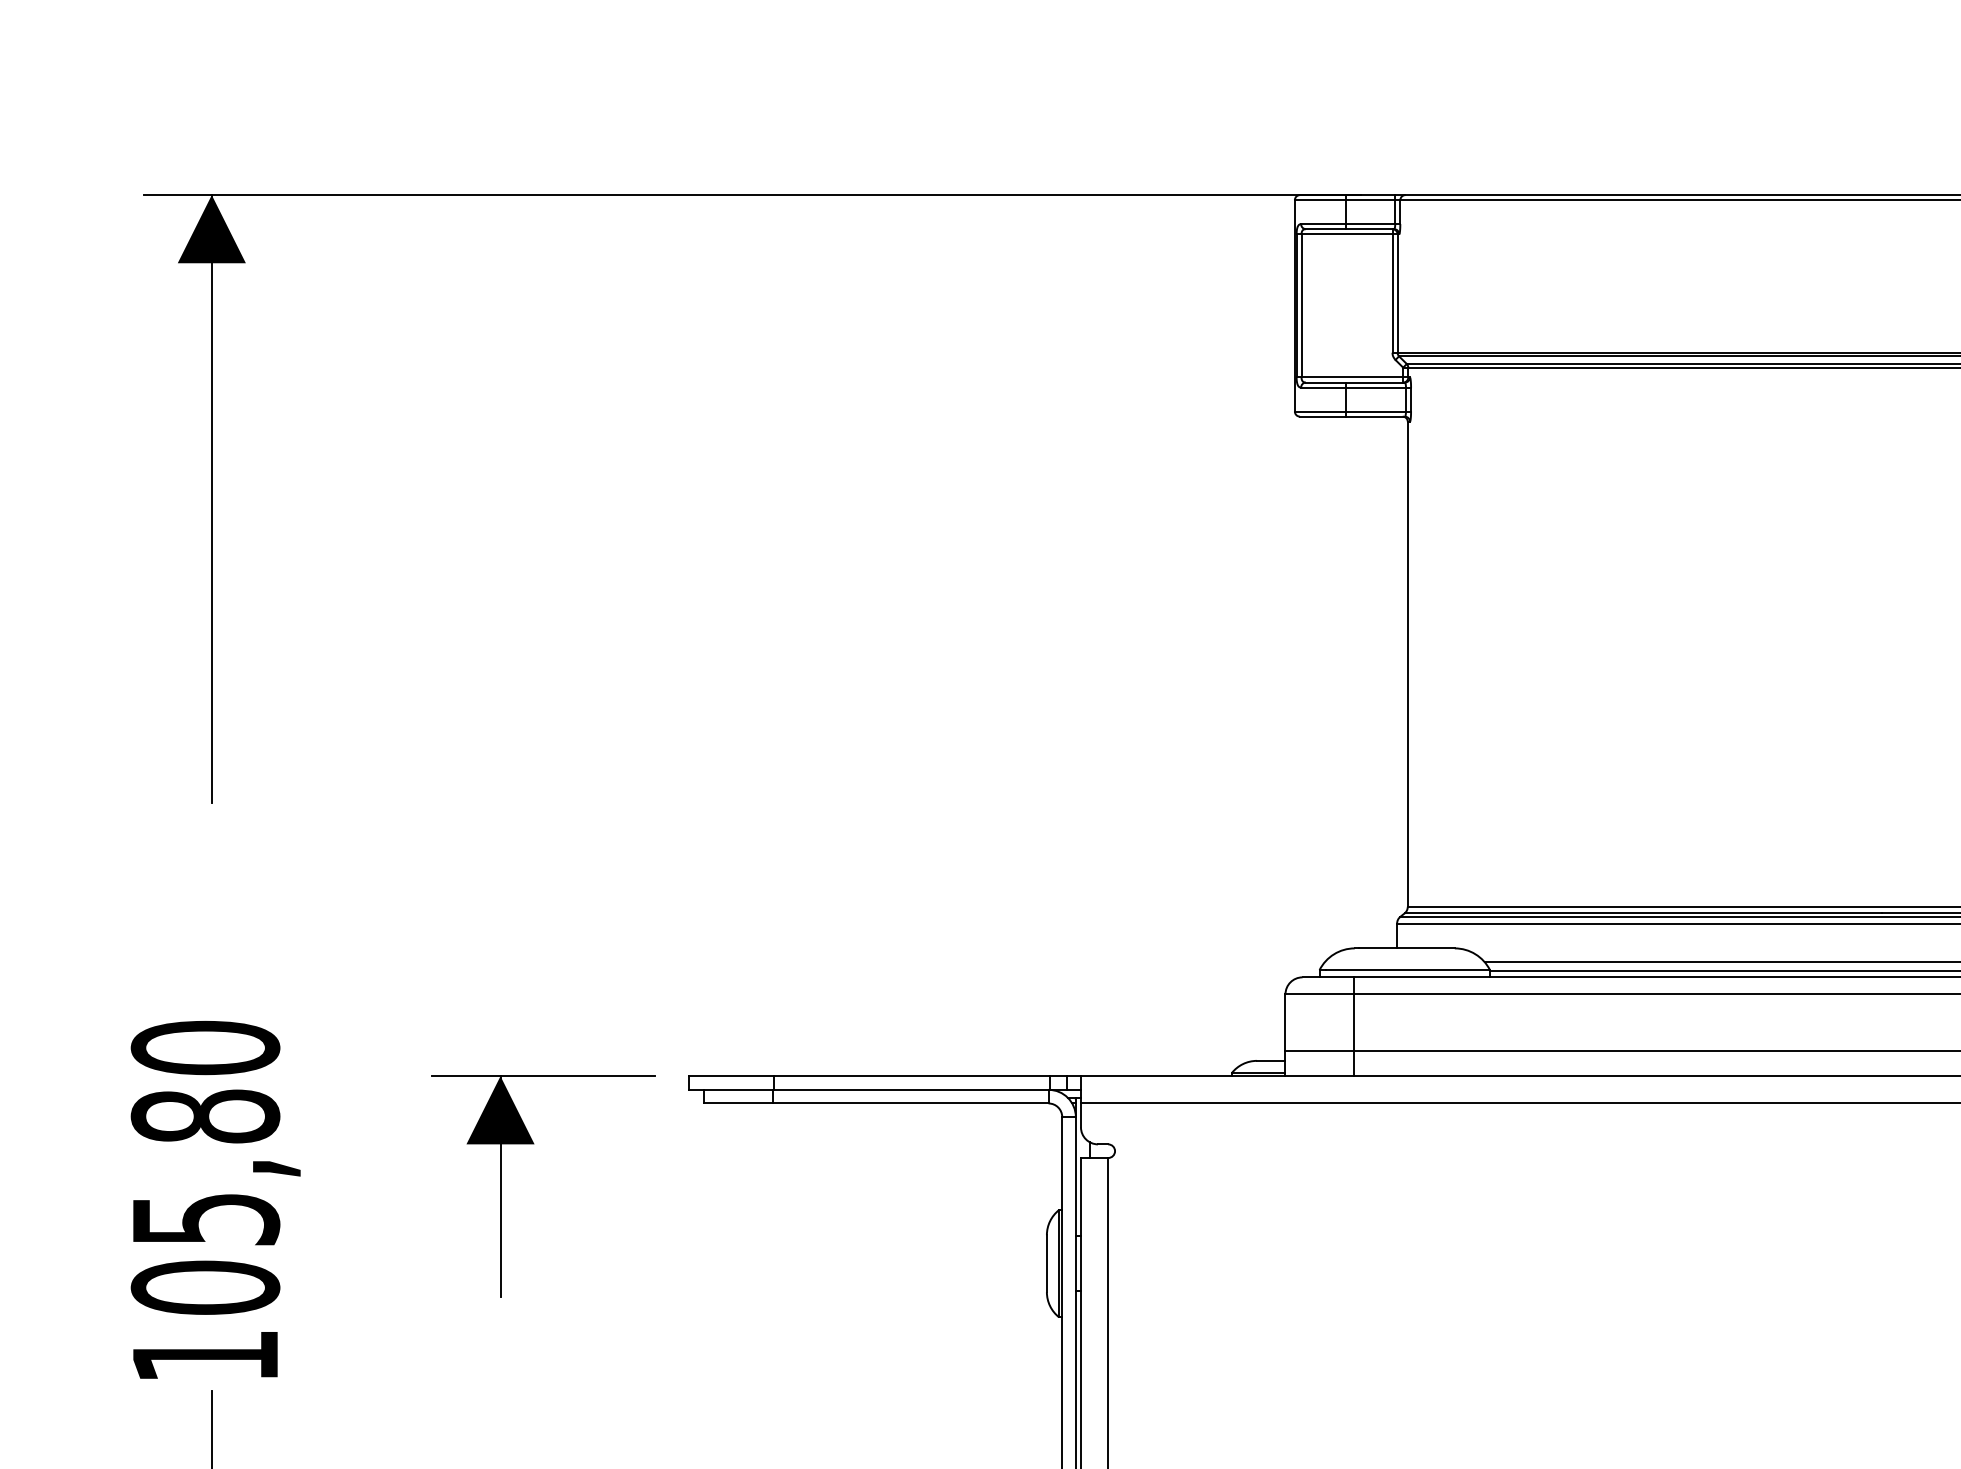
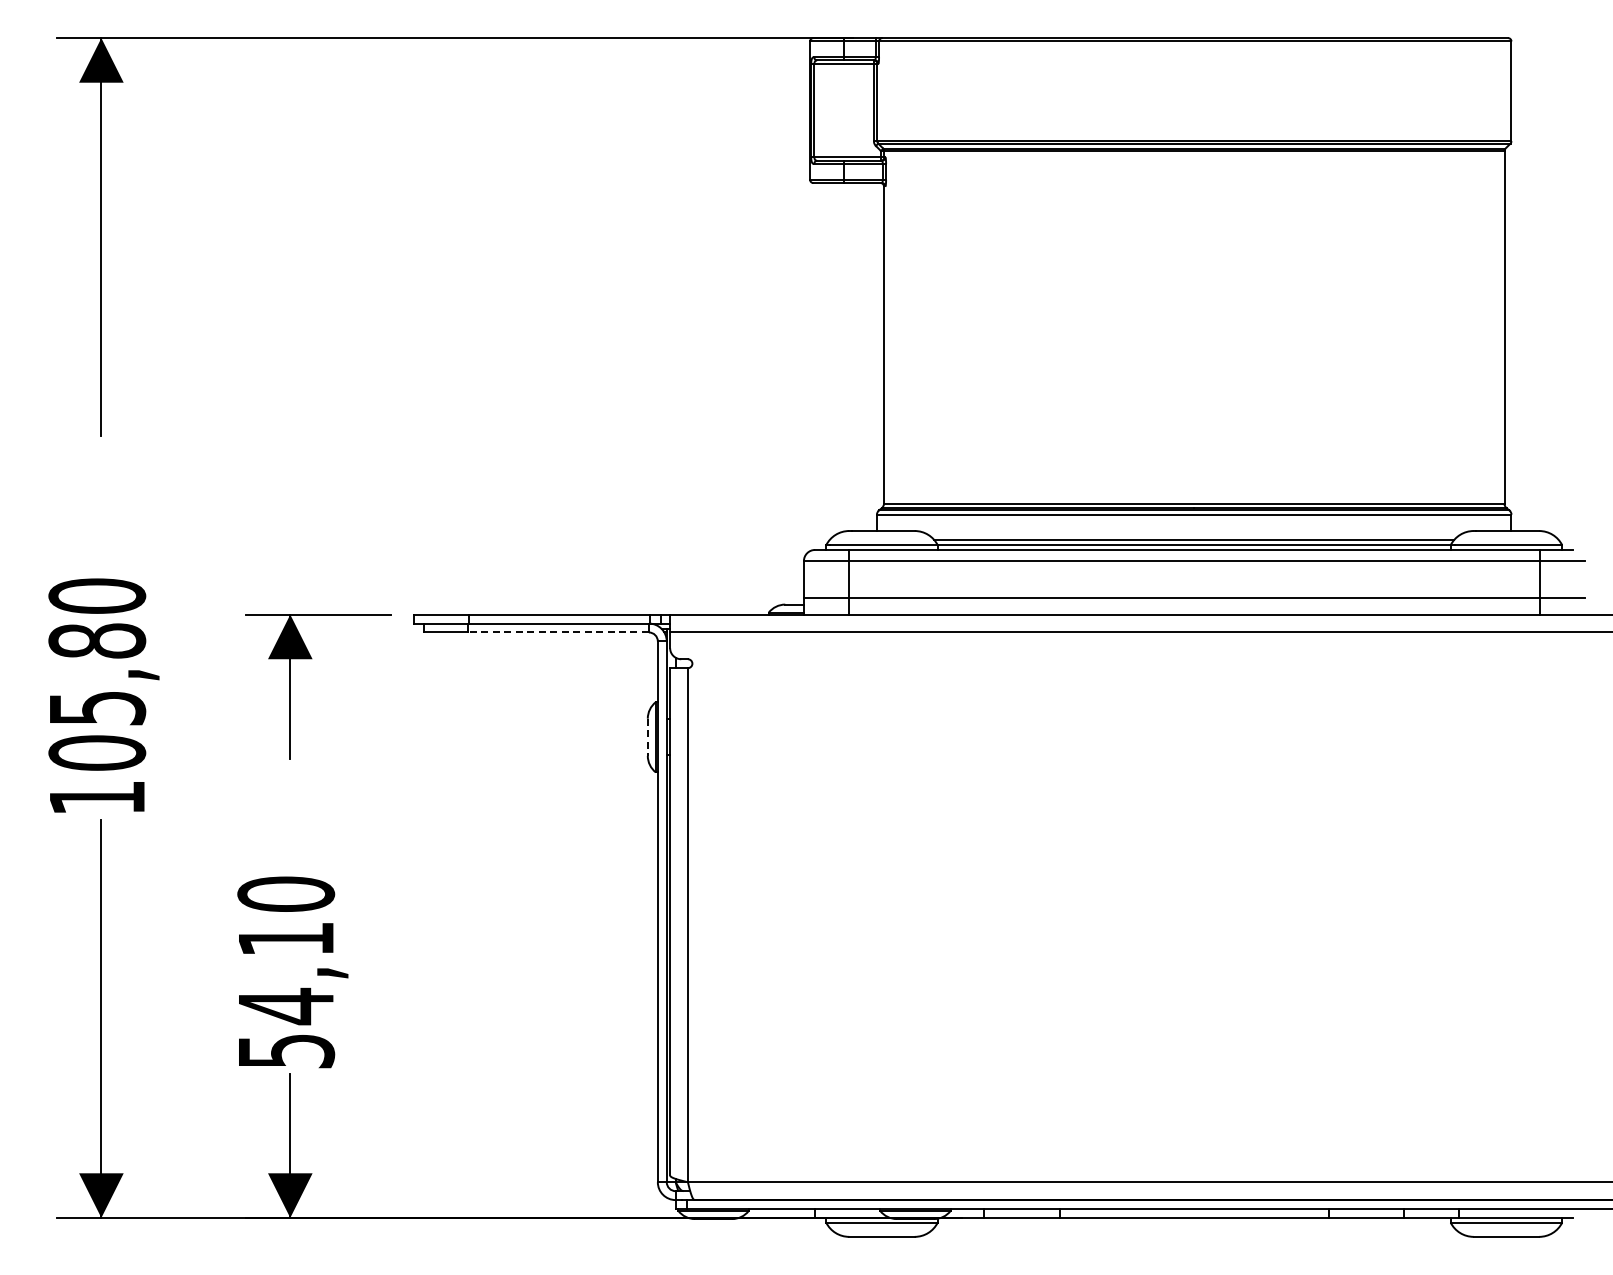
line: (910, 1103) -> (558, 632), solid -> dashed
line: (1046, 1263) -> (647, 737), solid -> dashed

